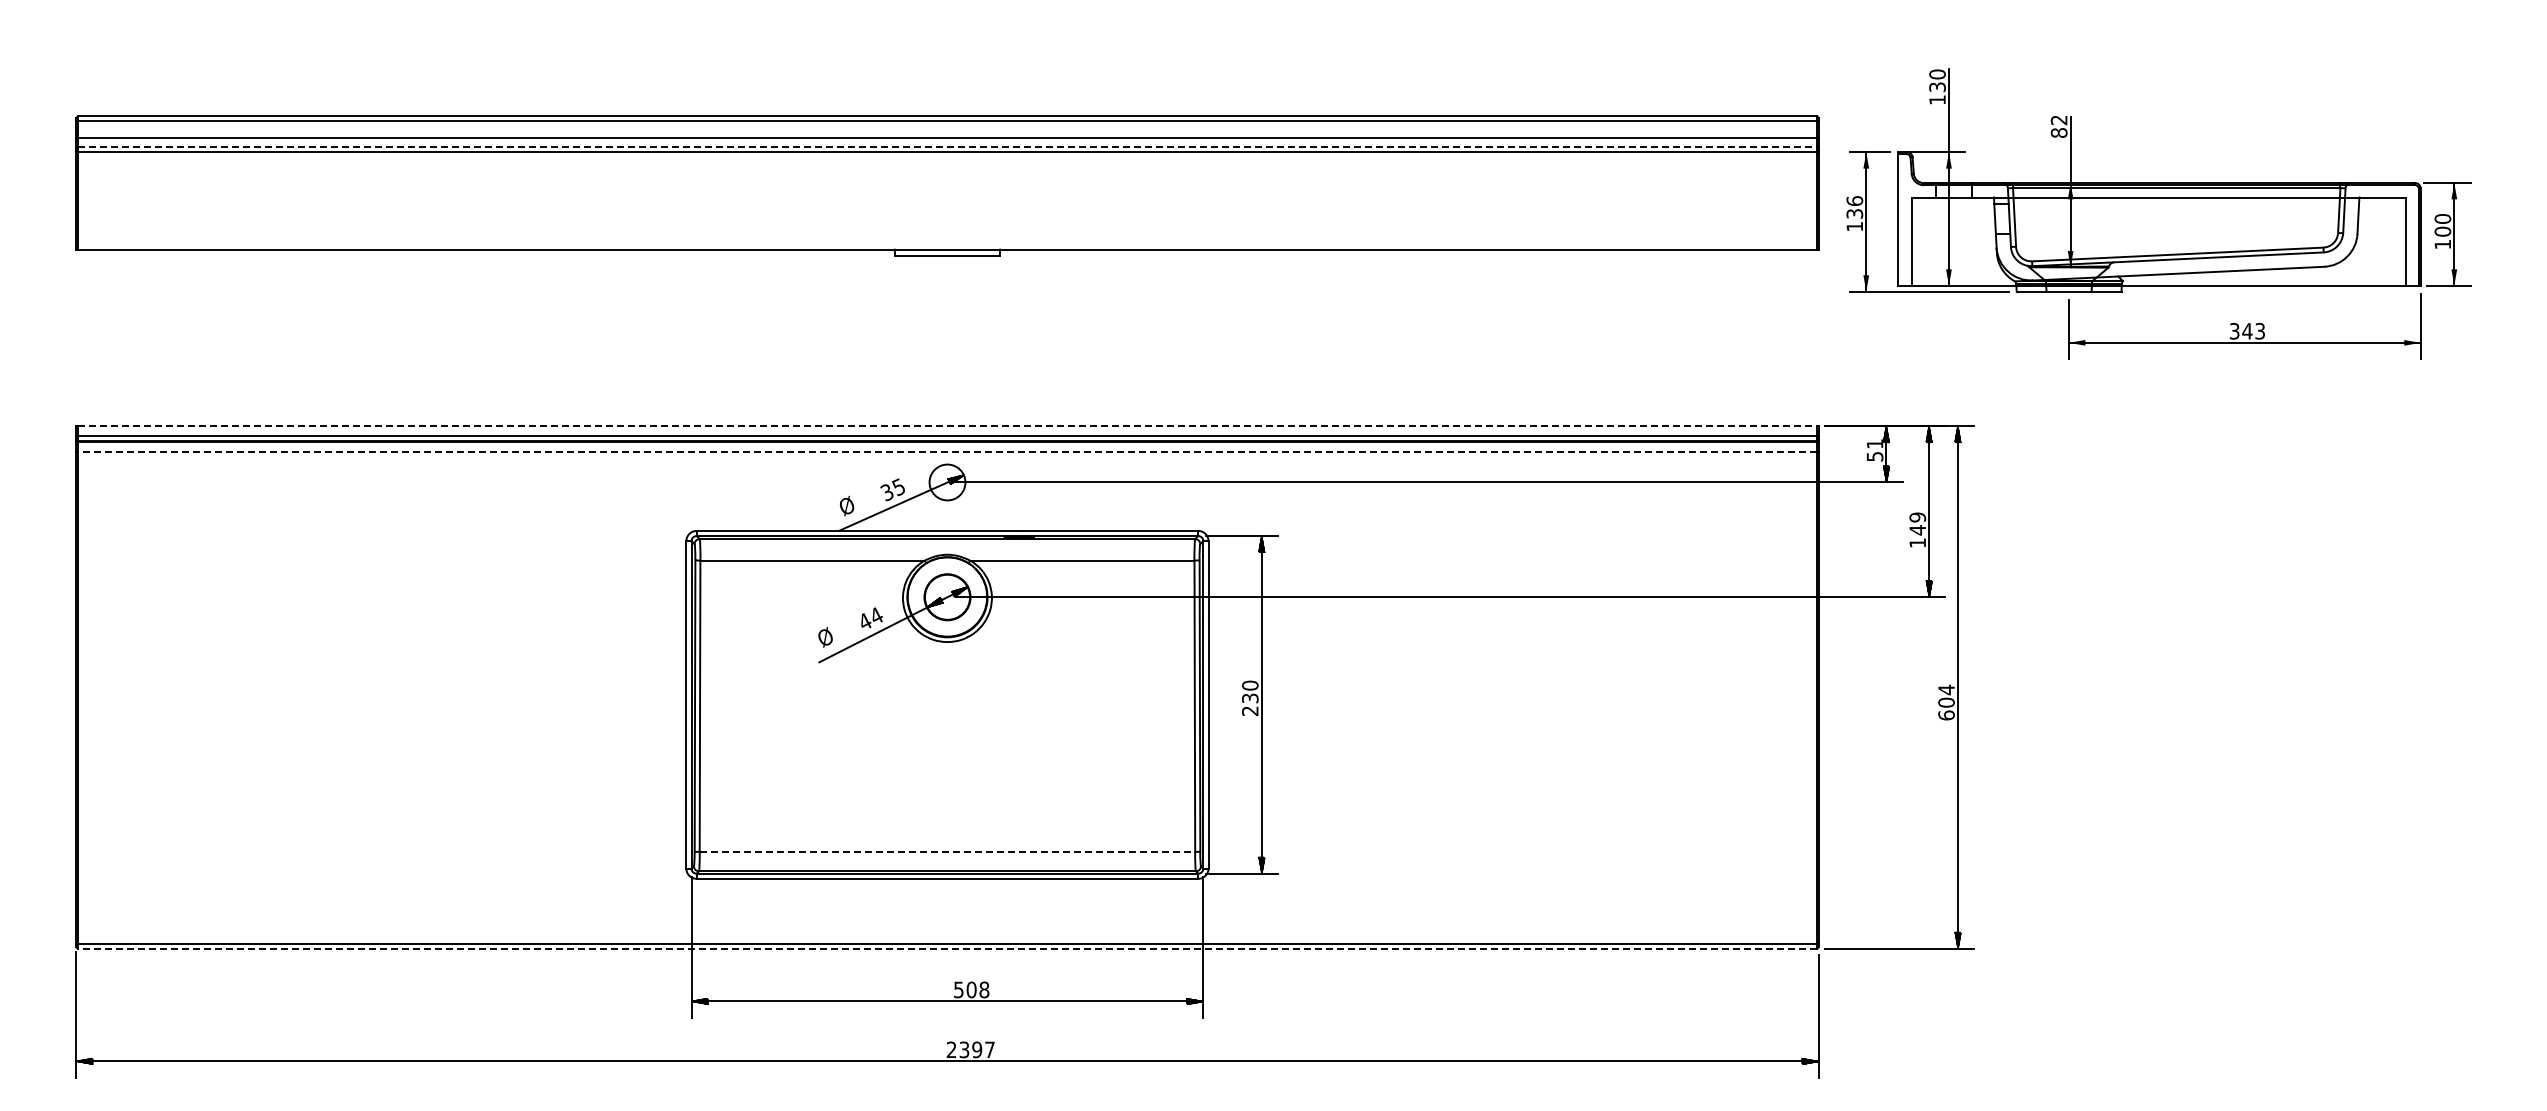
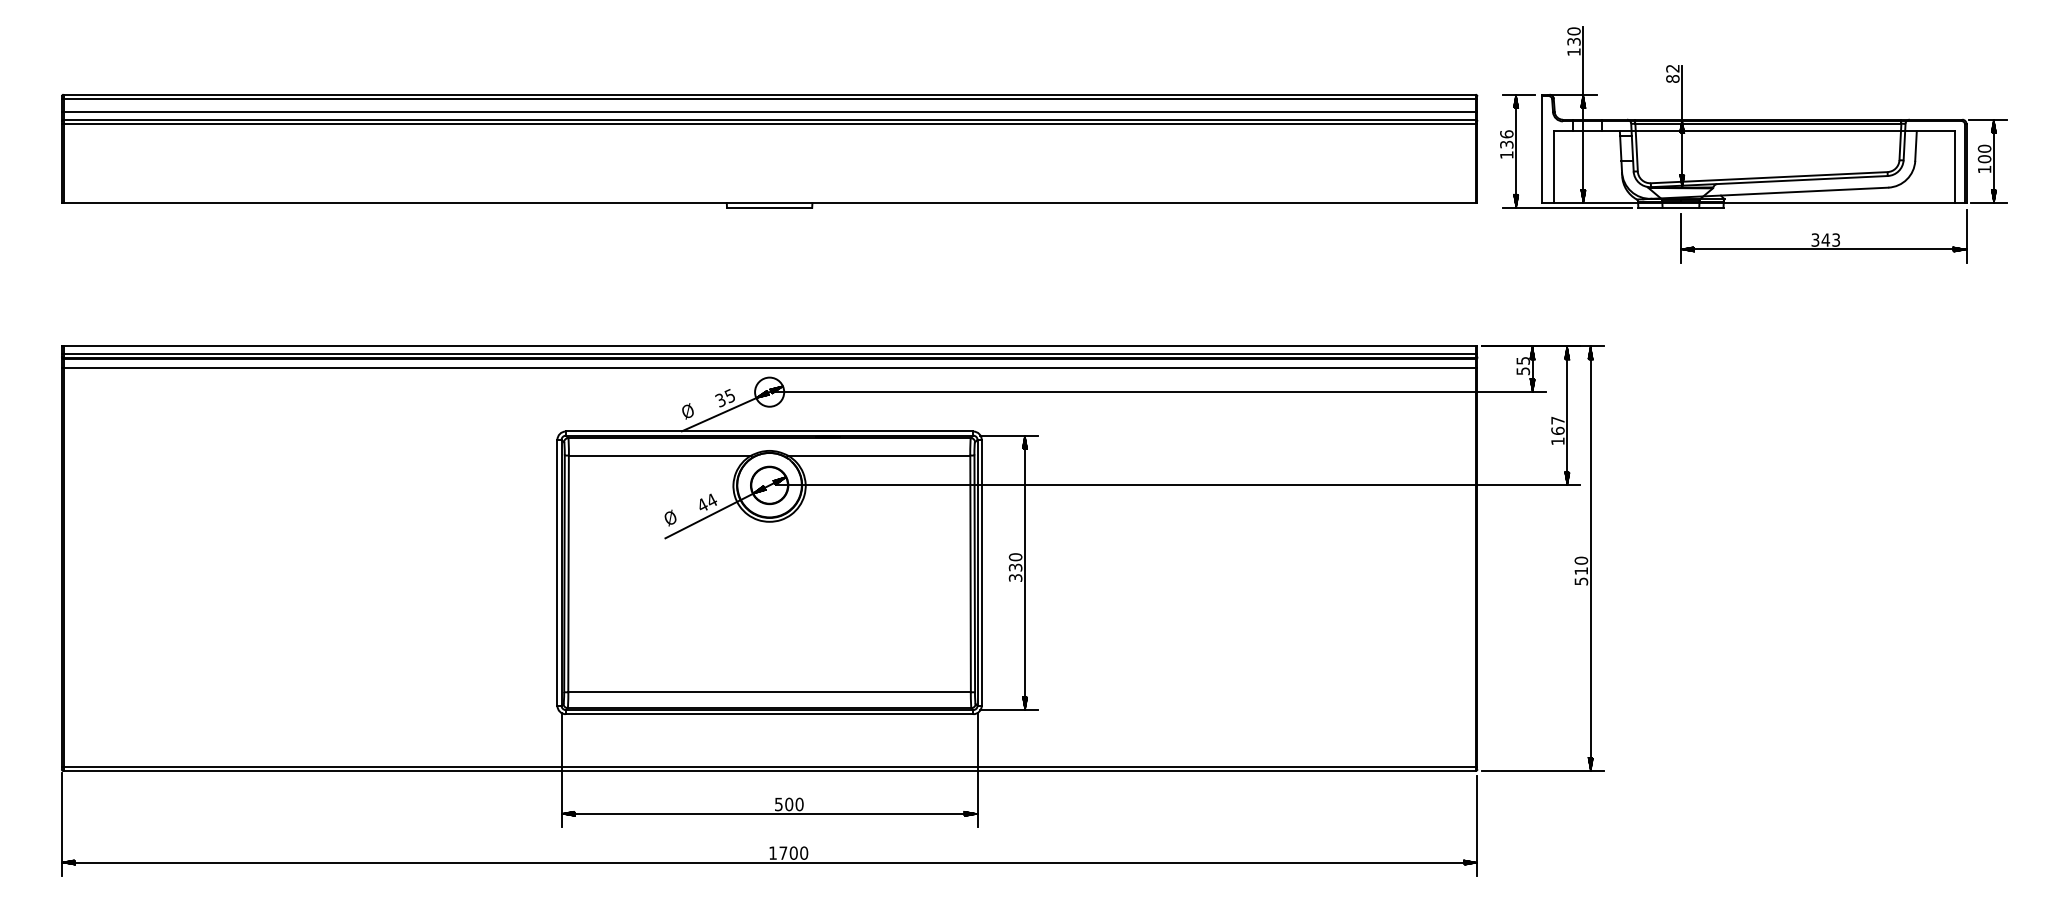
line: (948, 147) -> (770, 120), dashed -> solid
part: (2158, 213) -> (1753, 144), moved
line: (948, 426) -> (770, 346), dashed -> solid
text: (1875, 443) -> (1523, 360), 51 -> 55
line: (947, 452) -> (769, 367), dashed -> solid
hatch: (939, 484) -> (763, 393), added
text: (1917, 523) -> (1557, 425), 149 -> 167
text: (1946, 702) -> (1581, 570), 604 -> 510
text: (1250, 710) -> (1015, 577), 230 -> 330
line: (947, 851) -> (769, 692), dashed -> solid
line: (947, 948) -> (769, 770), dashed -> solid
text: (984, 989) -> (799, 804), 508 -> 500
text: (970, 1049) -> (788, 852), 2397 -> 1700

